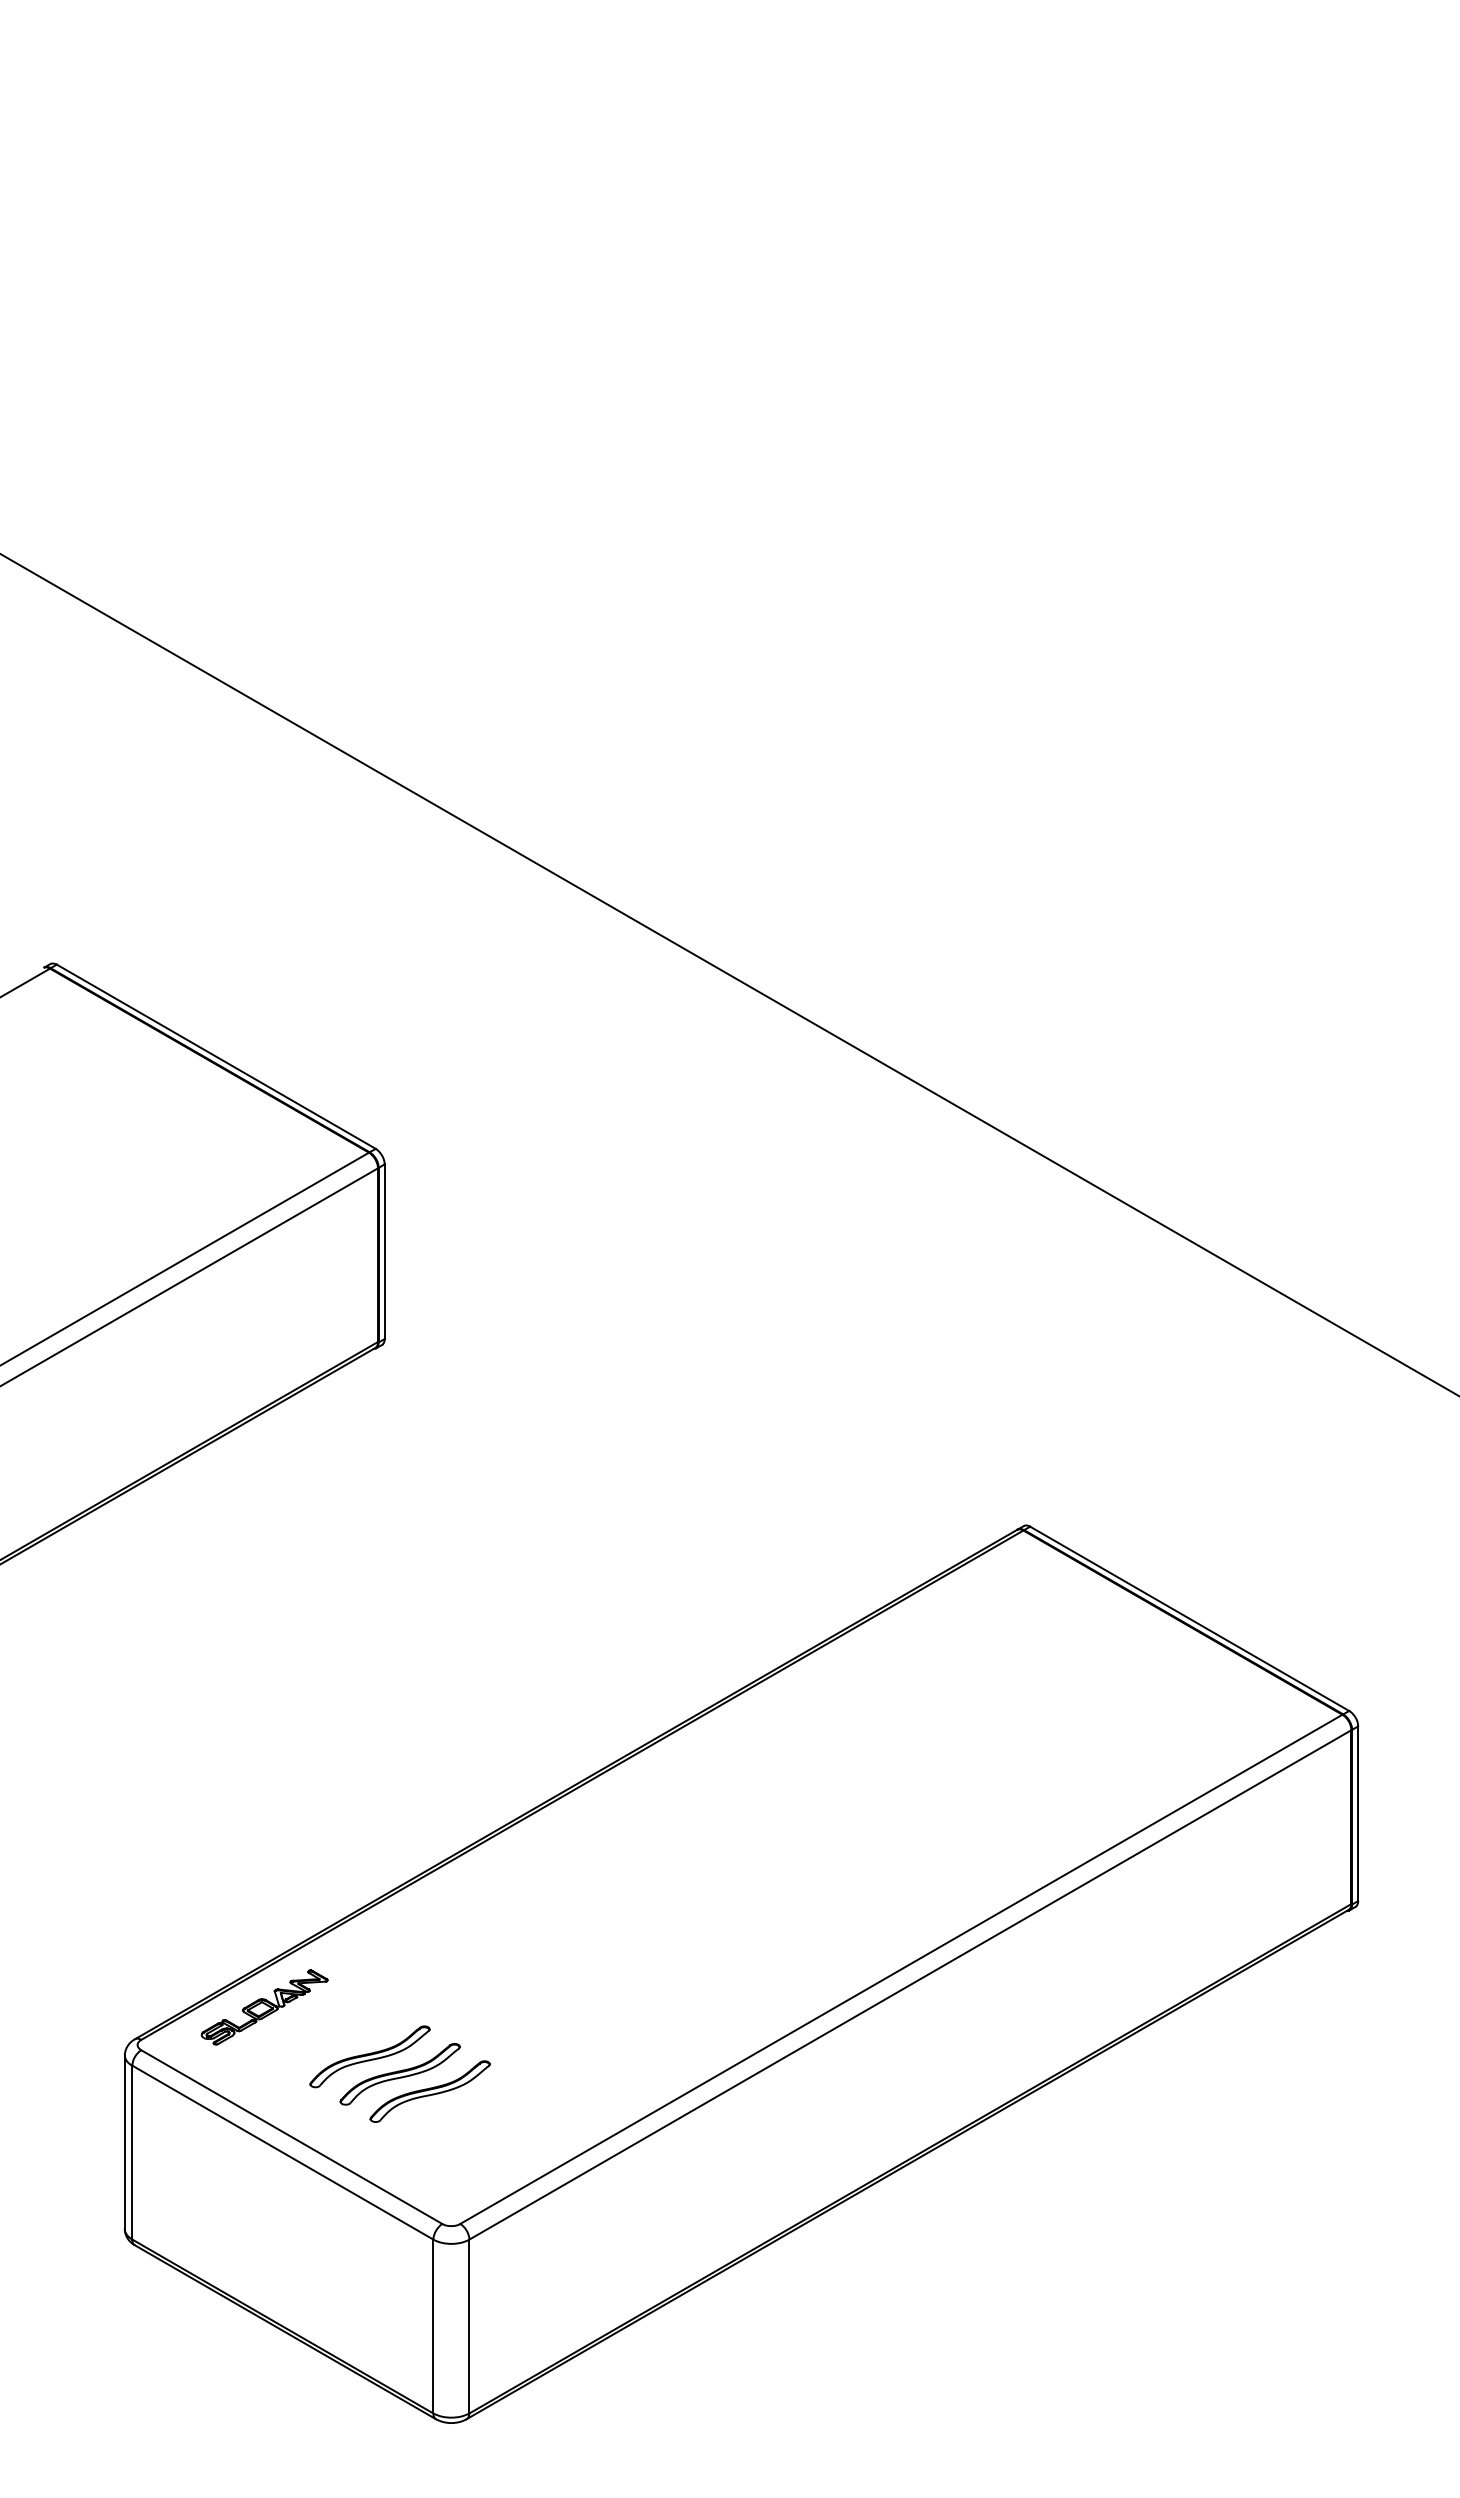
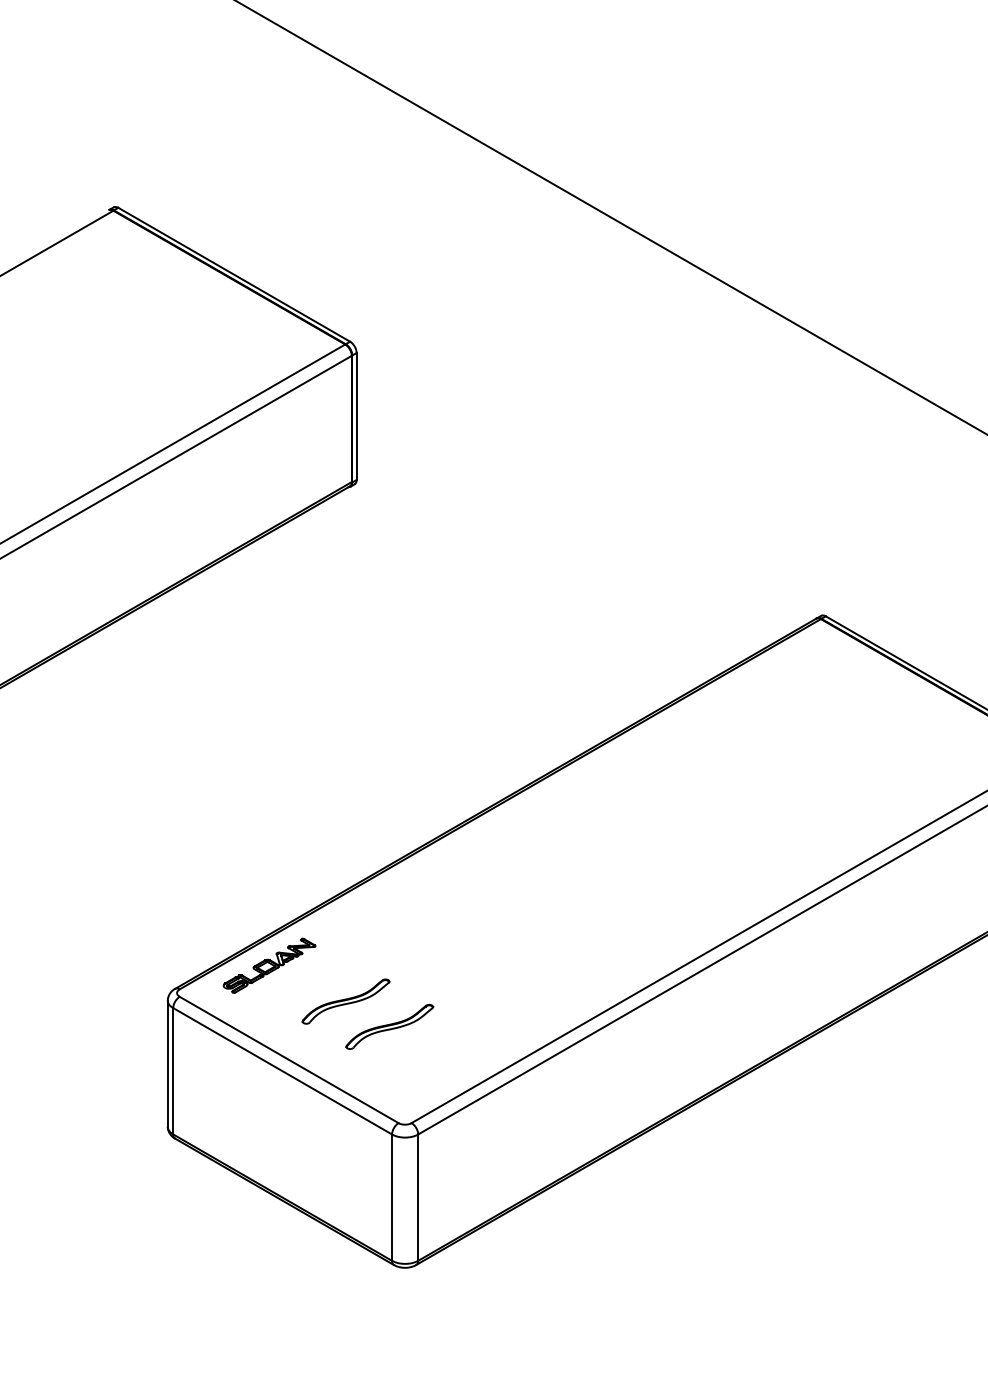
part: (399, 2073) -> (367, 1013), removed

